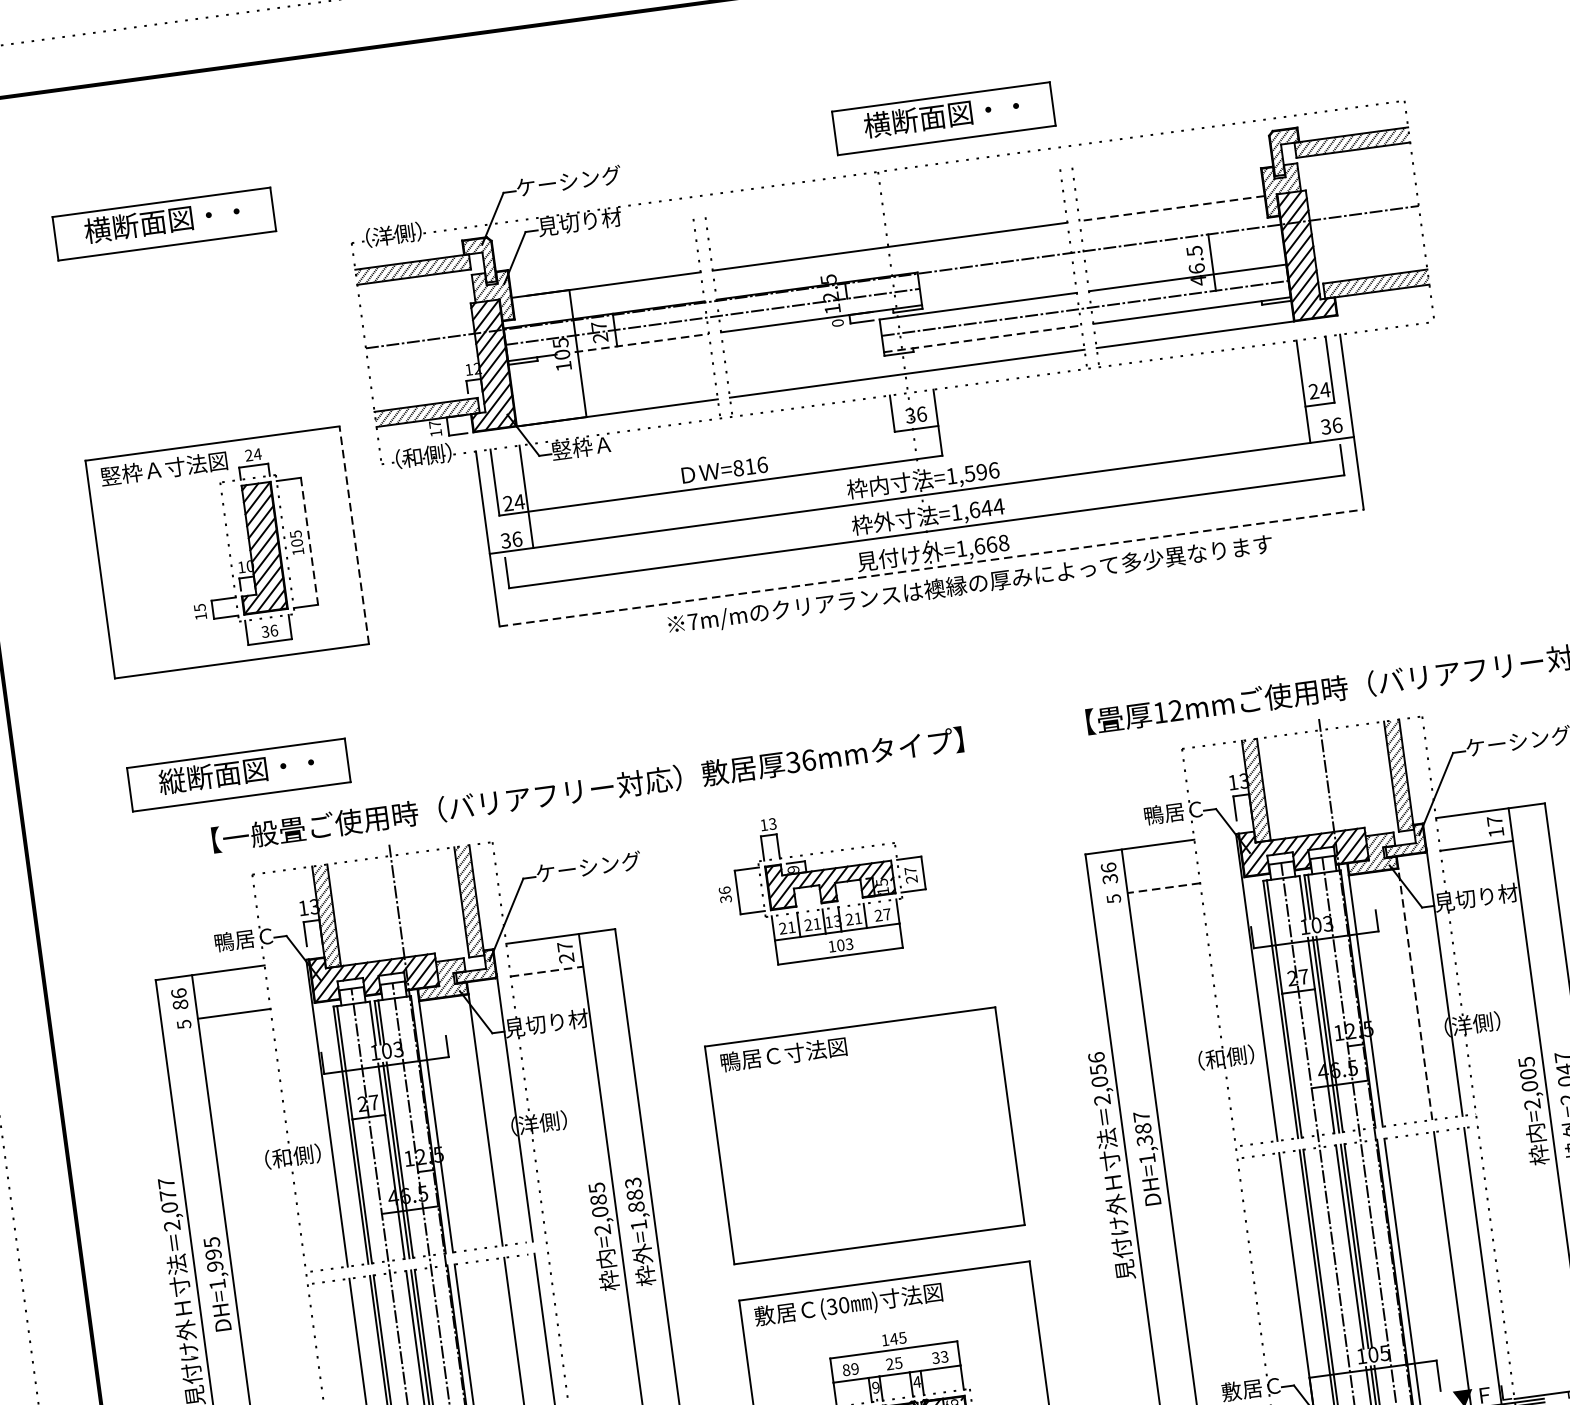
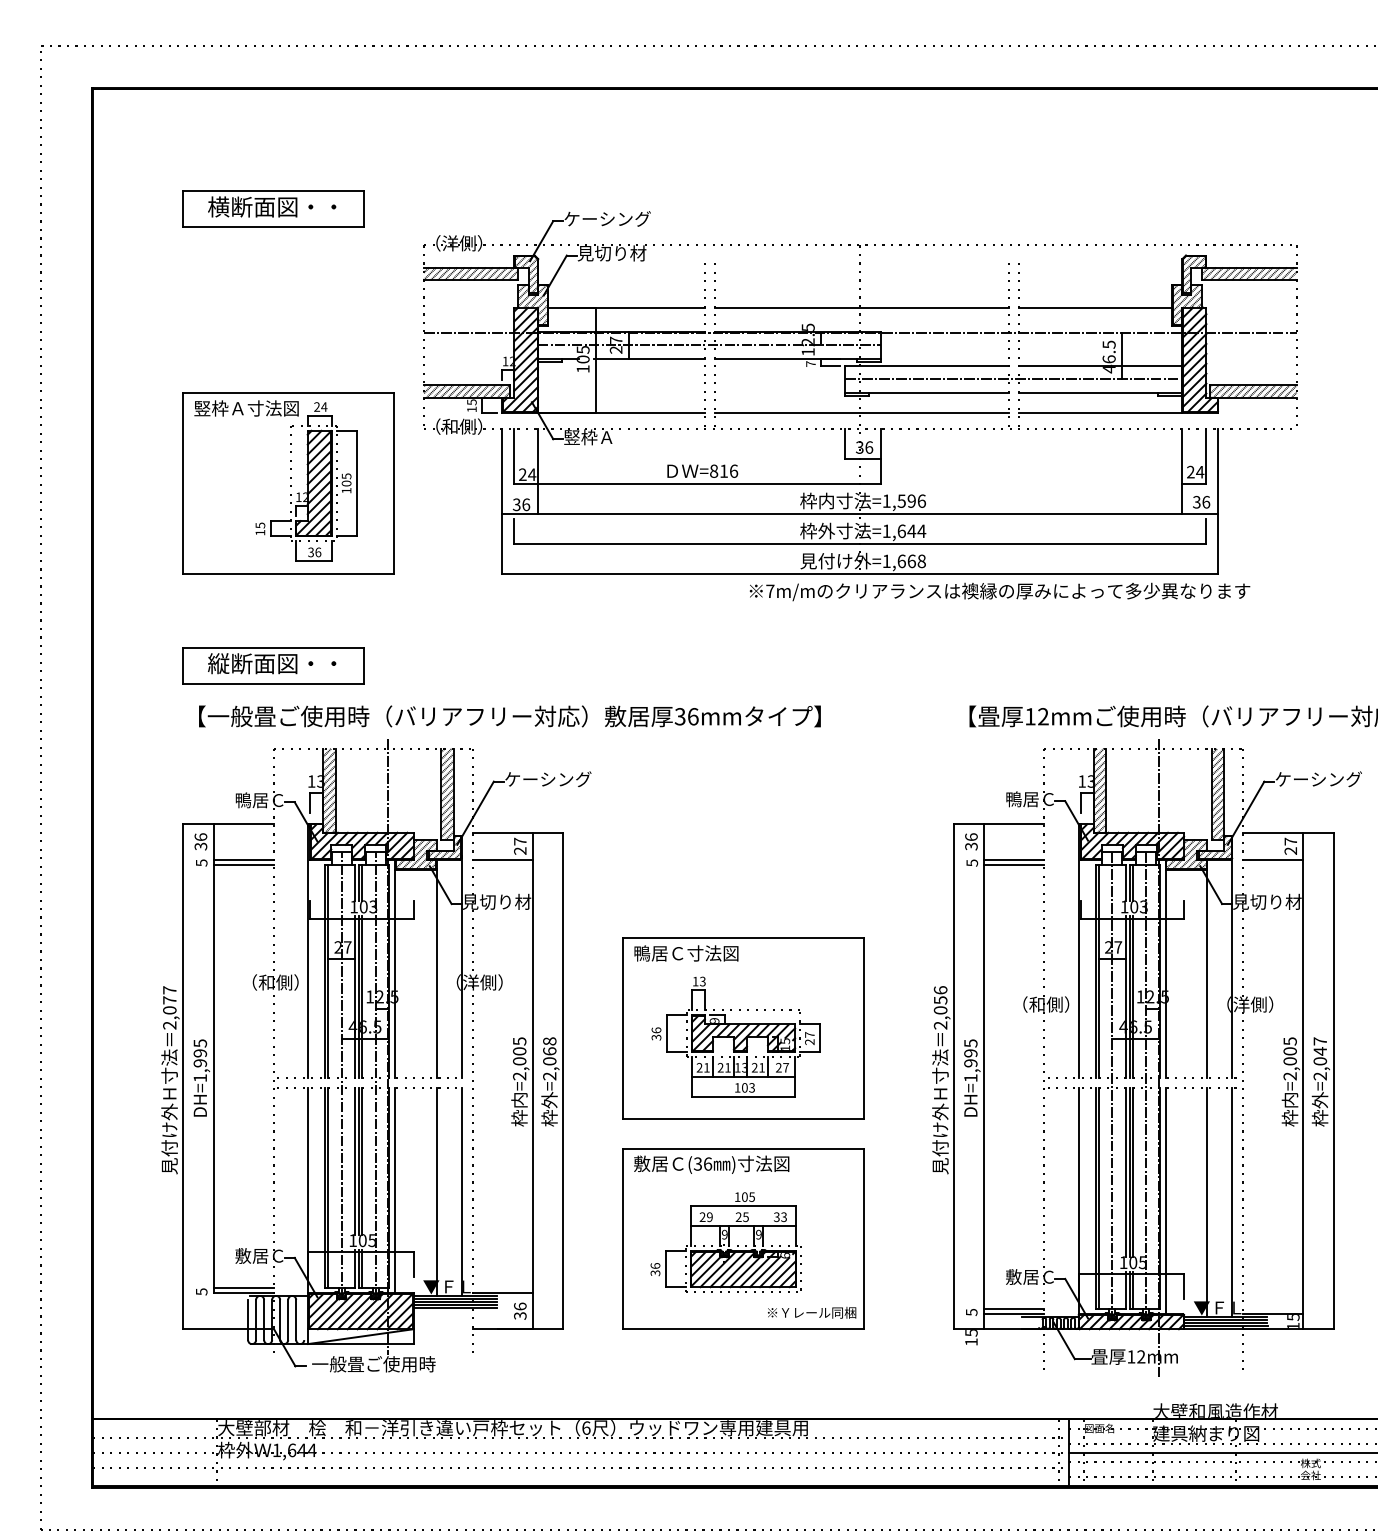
part: (943, 117) -> (919, 208), removed
line: (1172, 208) -> (1095, 307), dashed -> solid
text: (837, 322) -> (810, 363), 0 -> 7
line: (983, 338) -> (927, 392), dashed -> solid
line: (642, 342) -> (649, 358), dashed -> solid
text: (434, 424) -> (471, 402), 17 -> 15
line: (353, 535) -> (393, 483), dashed -> solid
line: (309, 541) -> (356, 483), dashed -> solid
text: (248, 566) -> (304, 497), 10 -> 12
line: (931, 567) -> (860, 573), dashed -> solid
text: (969, 584) -> (999, 591), moved
text: (587, 790) -> (509, 716), moved
text: (1495, 831) -> (1290, 850), 17 -> 27
part: (821, 884) -> (735, 1036), moved
line: (1163, 887) -> (1013, 859), dashed -> solid
line: (1165, 893) -> (1014, 864), added
line: (547, 971) -> (503, 859), dashed -> solid
line: (1415, 993) -> (1207, 973), dashed -> solid
text: (180, 1004) -> (200, 846), 86 -> 36
line: (234, 1019) -> (243, 864), added
text: (1142, 1128) -> (970, 1053), DH=1,387 -> DH=1,995
text: (598, 1200) -> (519, 1051), =2,085 -> =2,005
text: (635, 1203) -> (549, 1058), =1,883 -> =2,068
text: (844, 1304) -> (708, 1163), (30 -> (36
text: (893, 1338) -> (744, 1196), 145 -> 105
text: (846, 1370) -> (702, 1217), 89 -> 29
text: (916, 1381) -> (758, 1234), 4 -> 9

